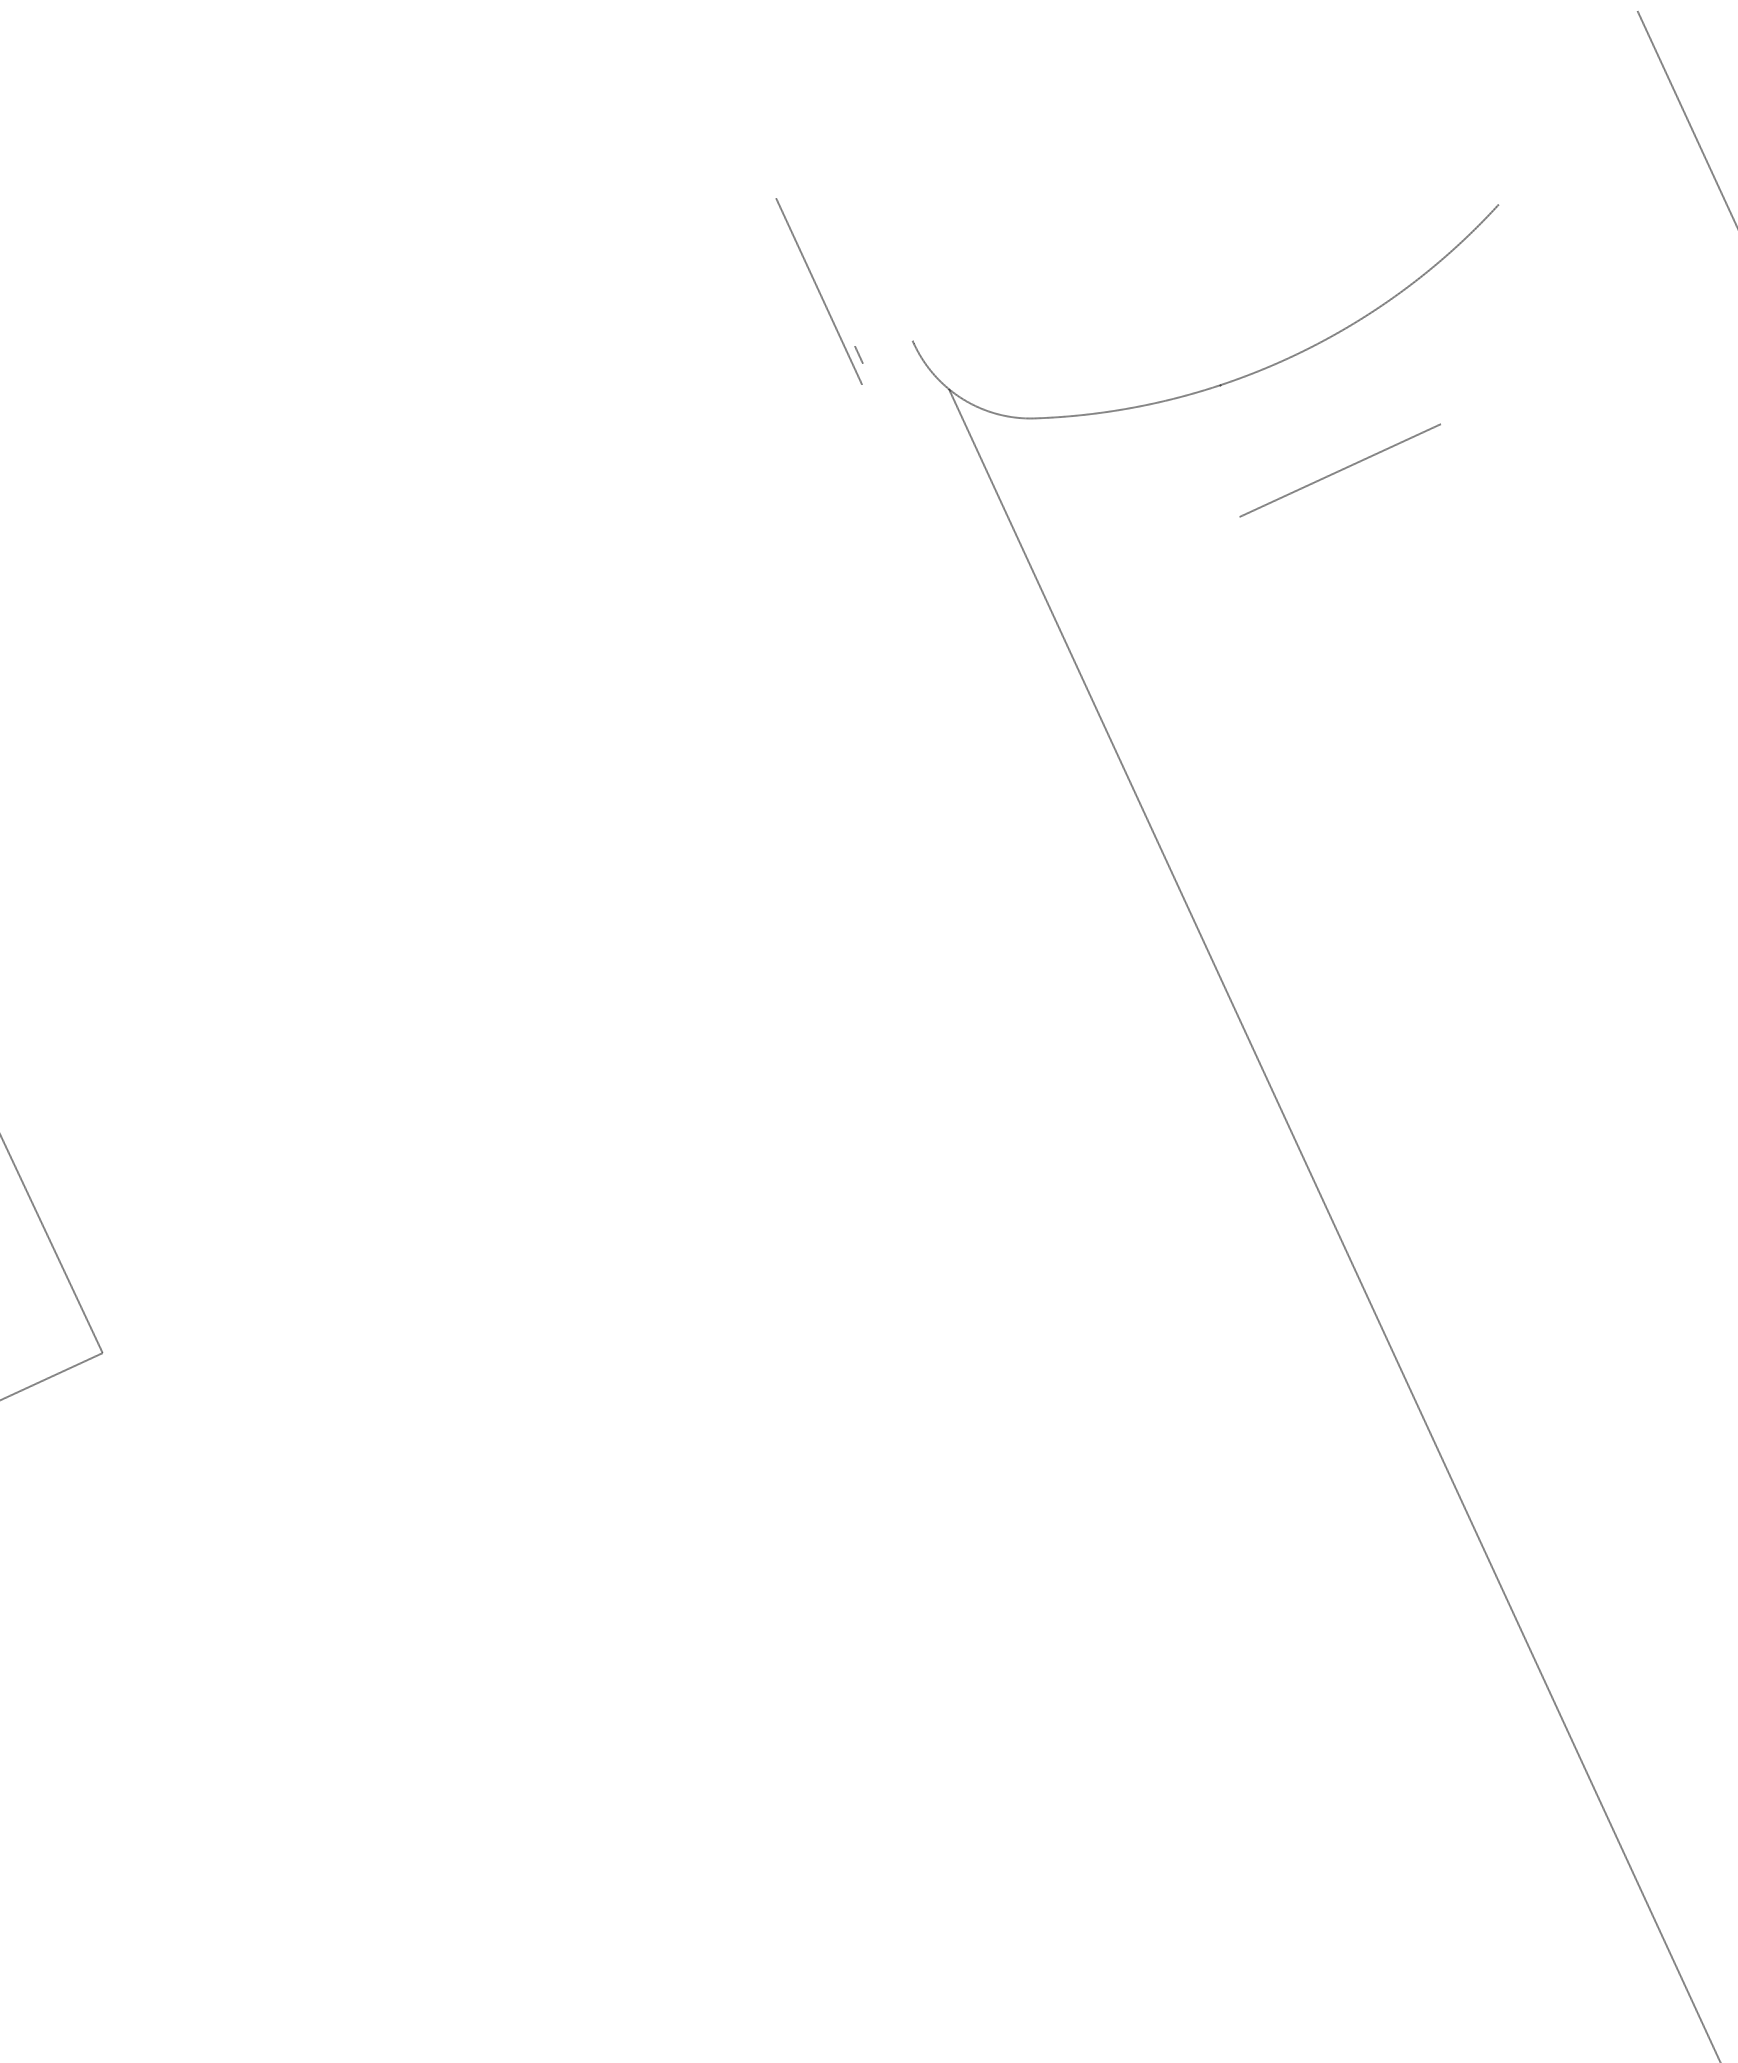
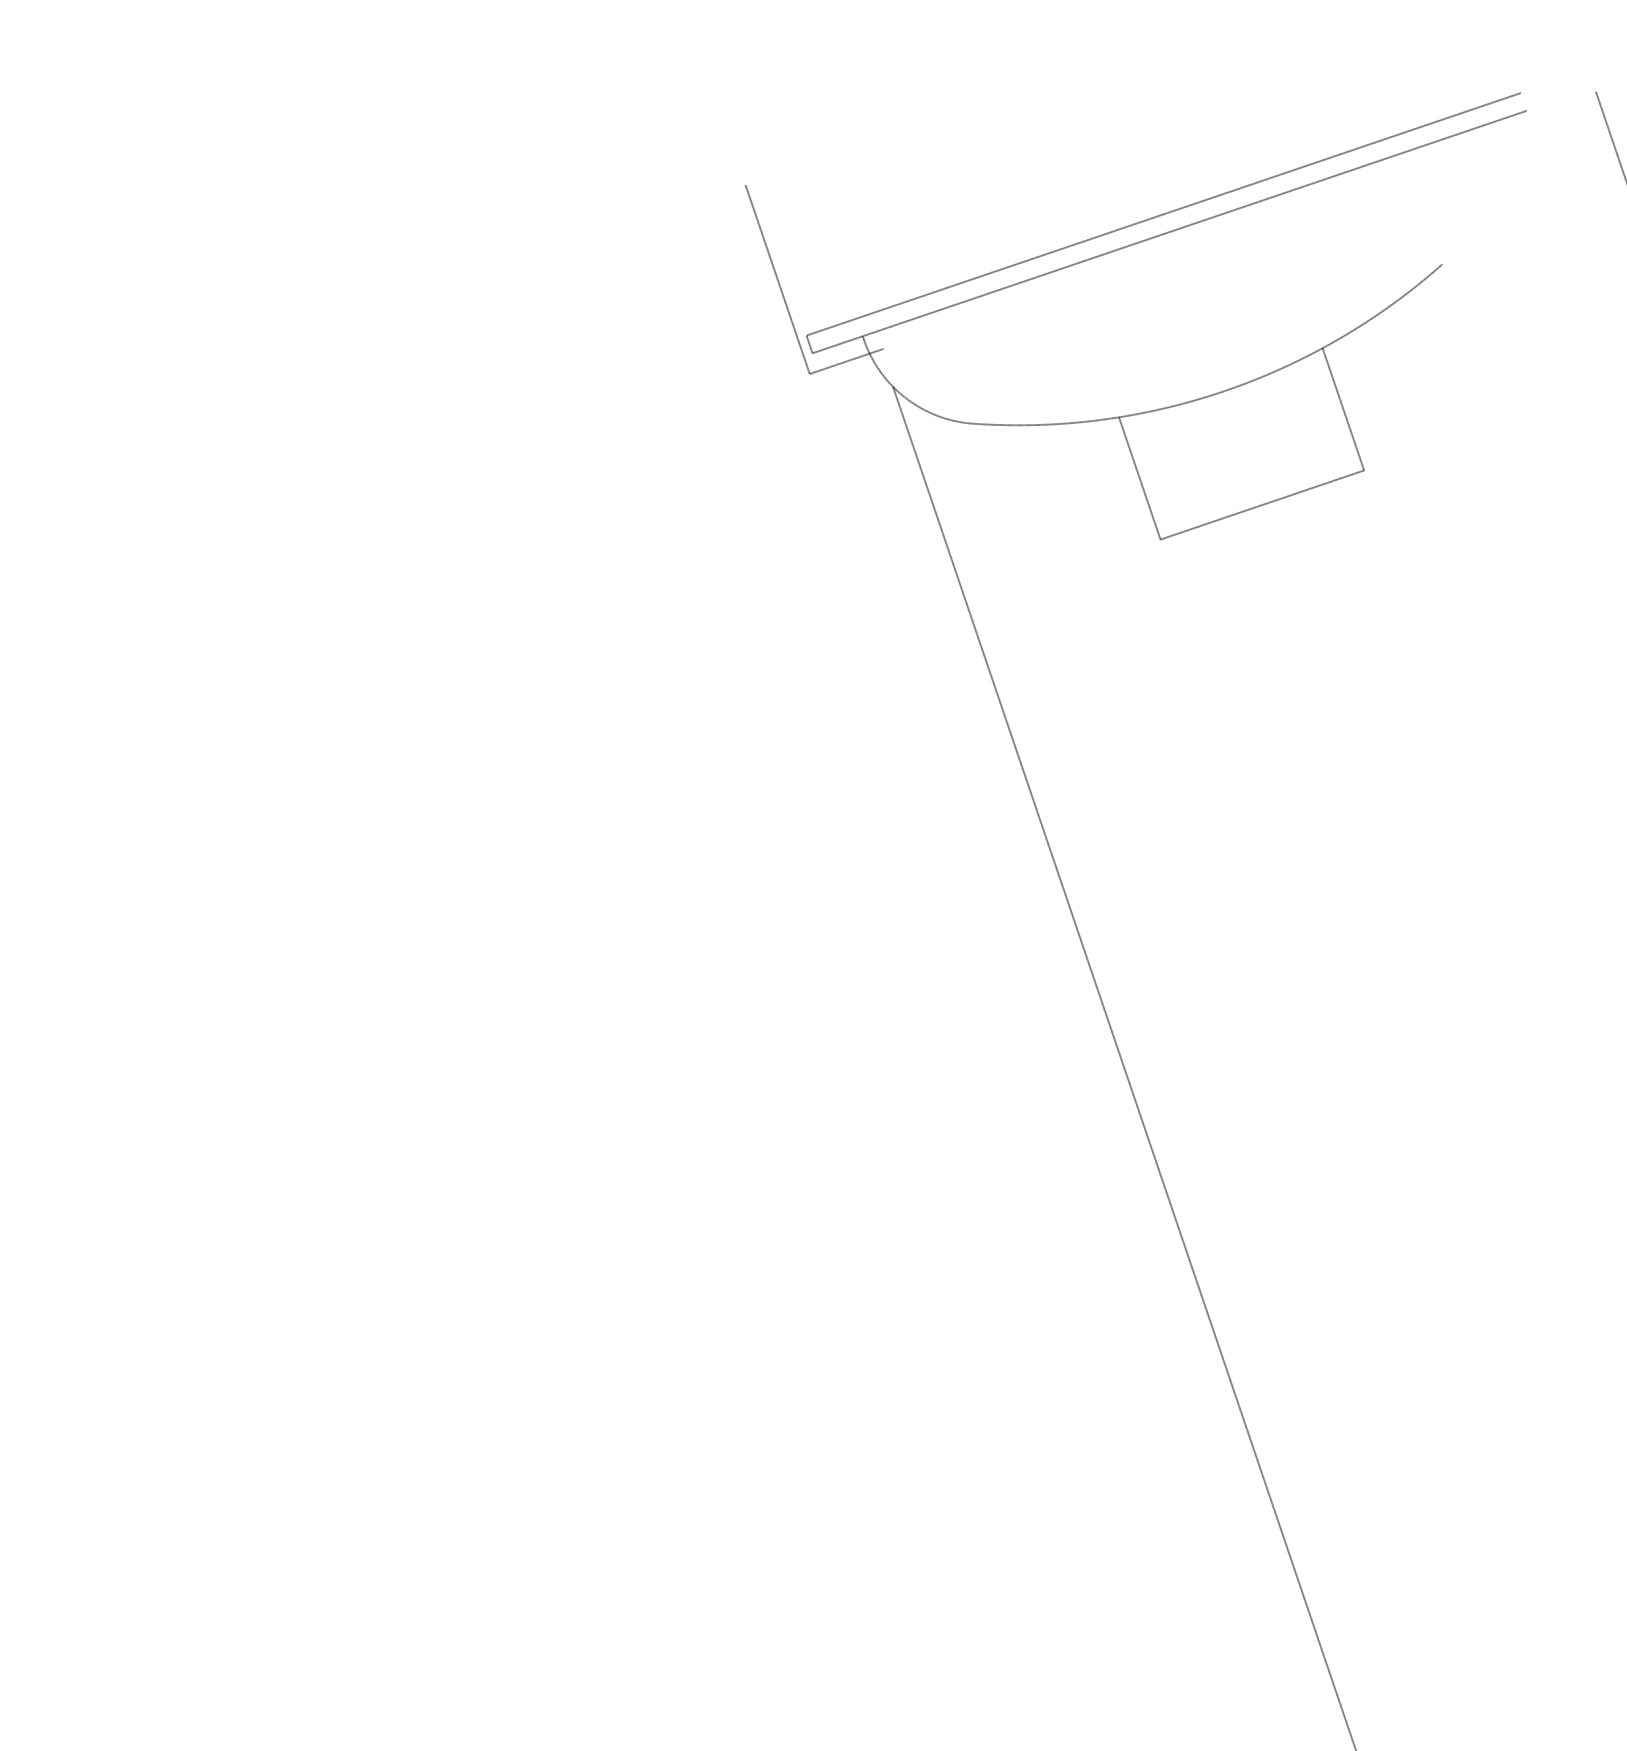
line: (1207, 183) -> (1163, 214), added
line: (1215, 200) -> (1169, 231), added
line: (1412, 363) -> (1342, 409), added
line: (898, 368) -> (846, 361), added
line: (1211, 456) -> (1139, 478), added

